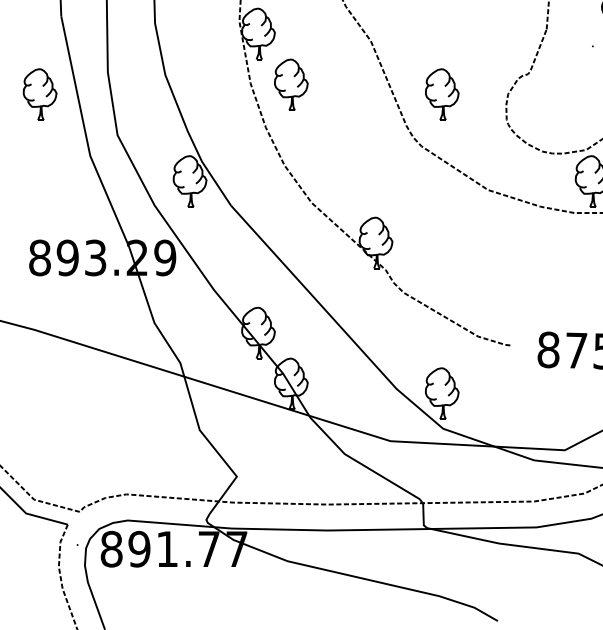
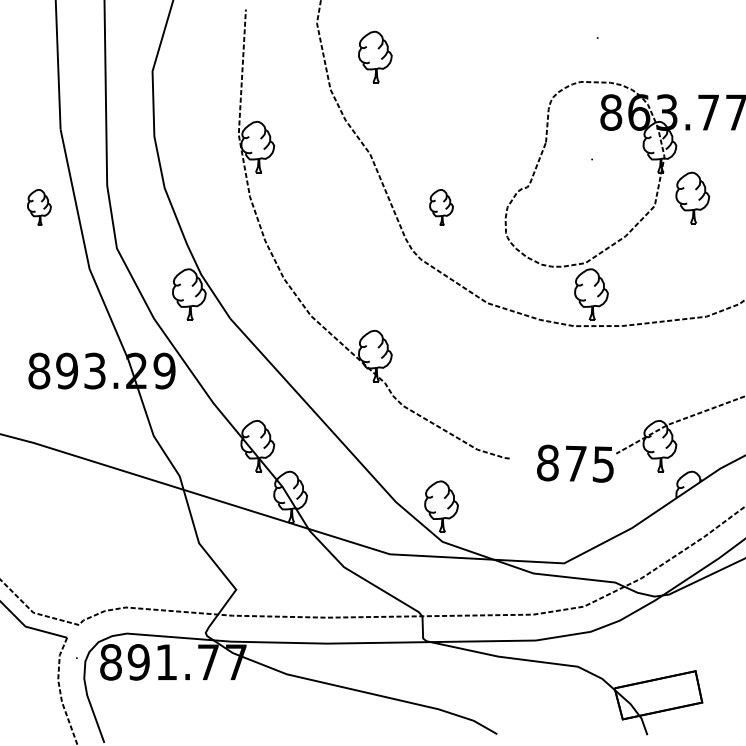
part: (291, 84) -> (290, 197), removed
part: (40, 94) -> (39, 207), size x0.7
part: (442, 94) -> (441, 207), size x0.7

